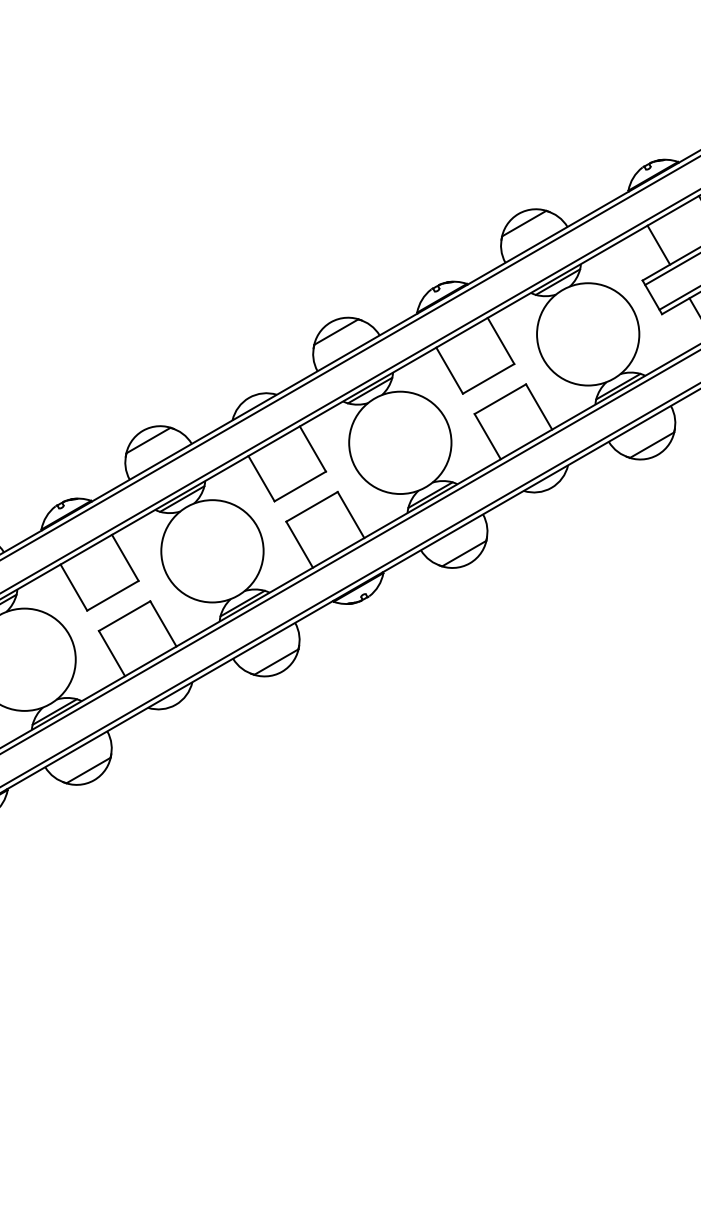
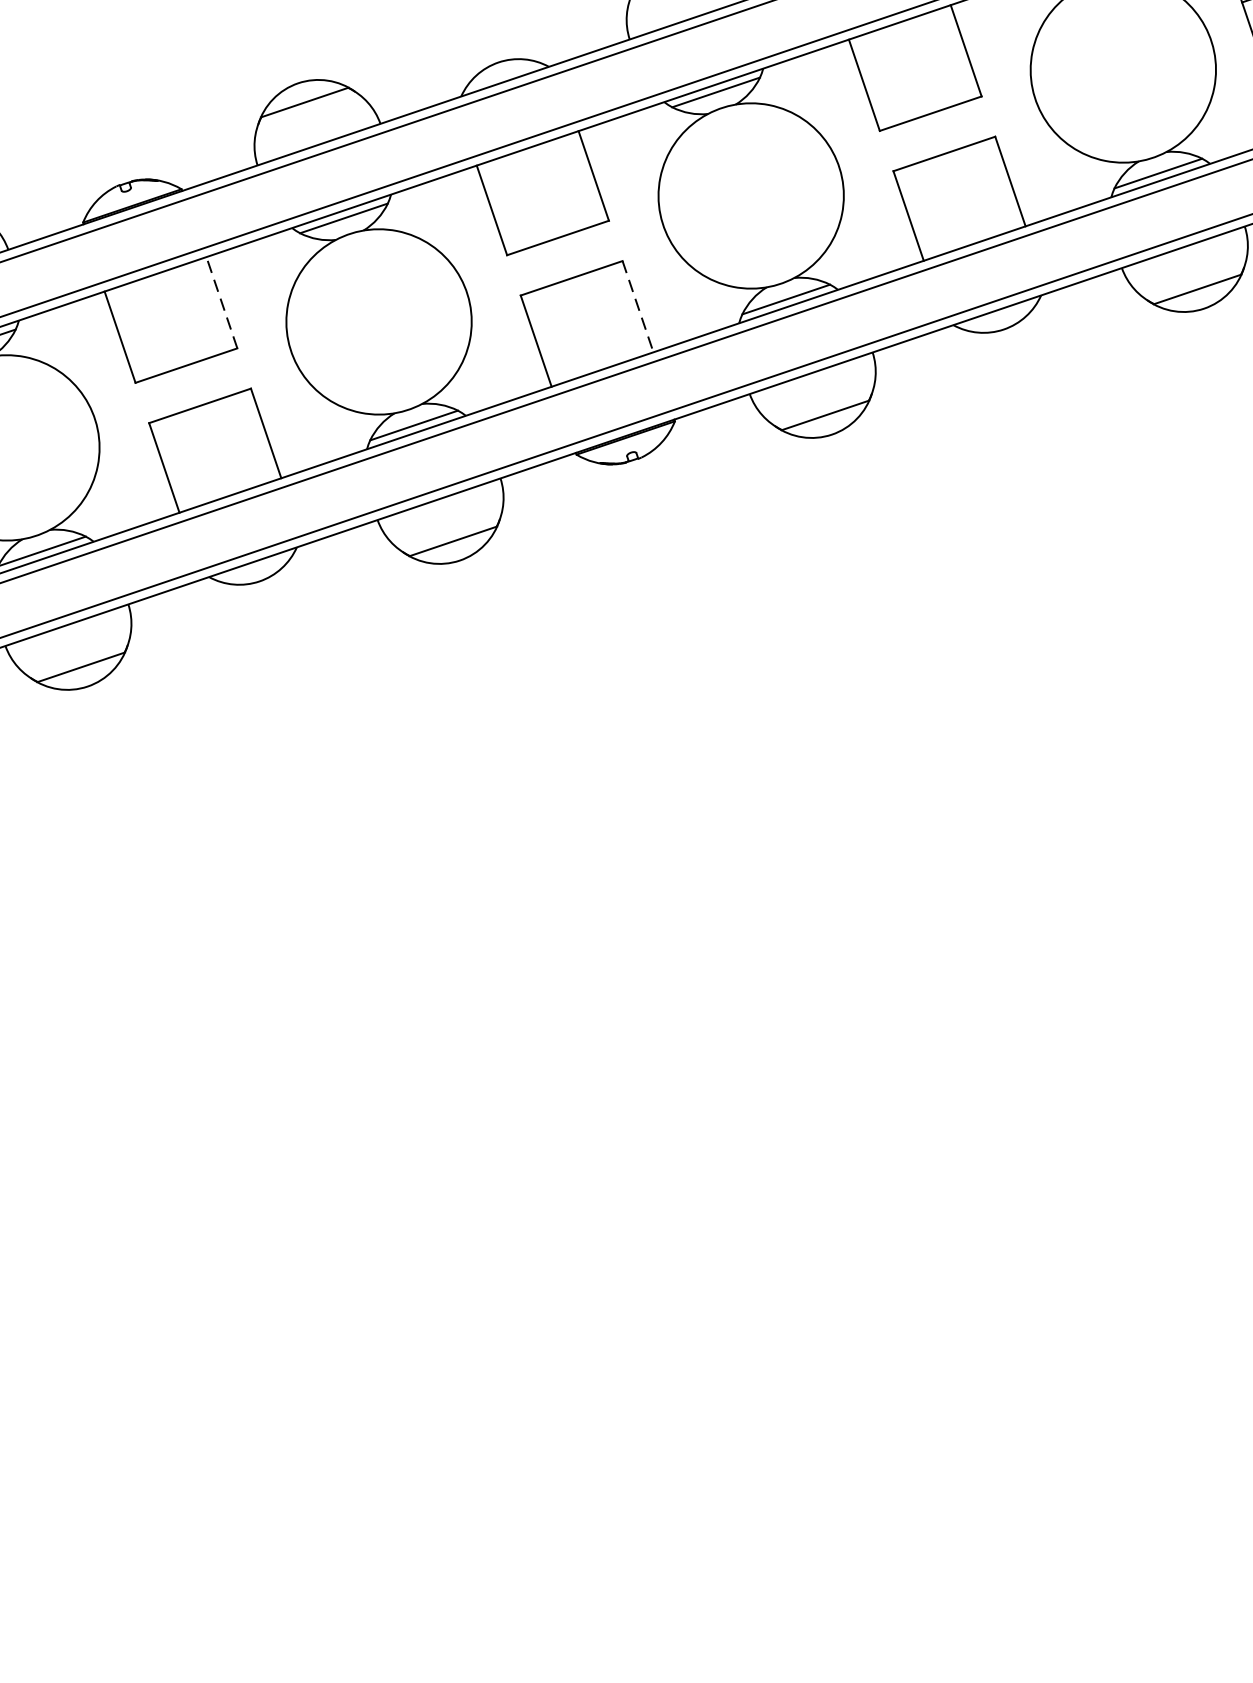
line: (351, 515) -> (638, 307), solid -> dashed
line: (125, 557) -> (222, 302), solid -> dashed

